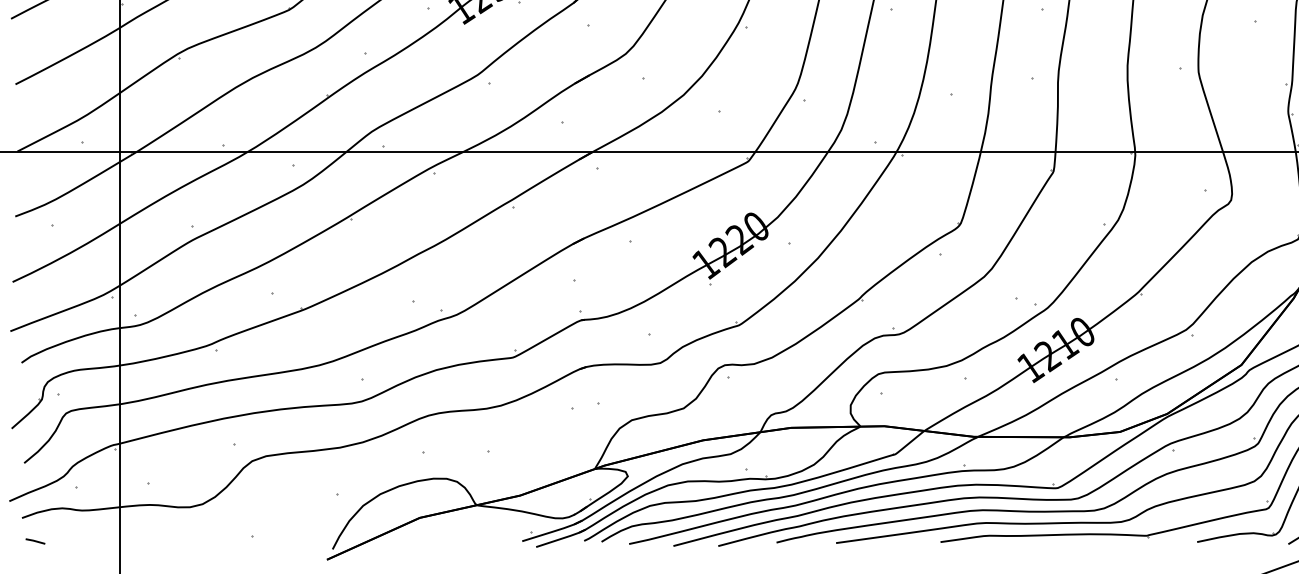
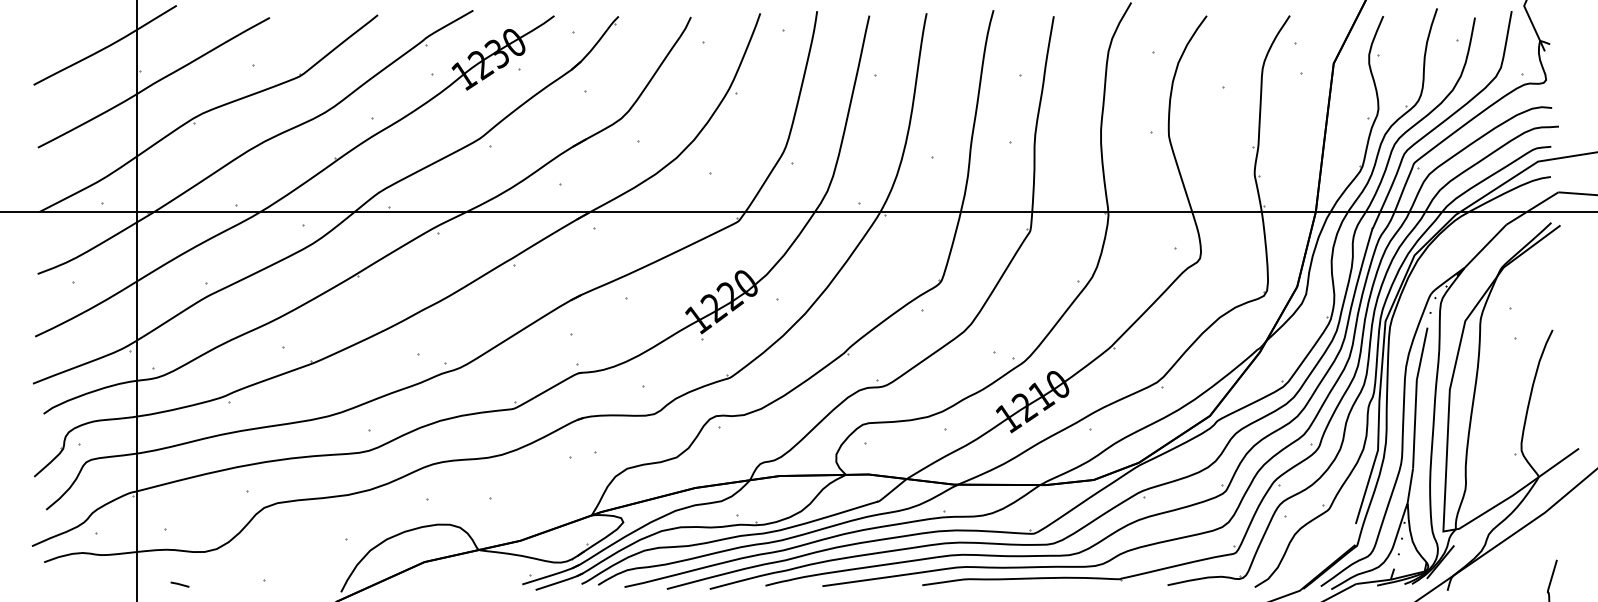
line: (34, 541) -> (179, 584), moved

